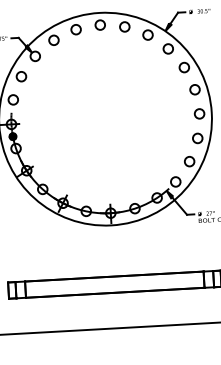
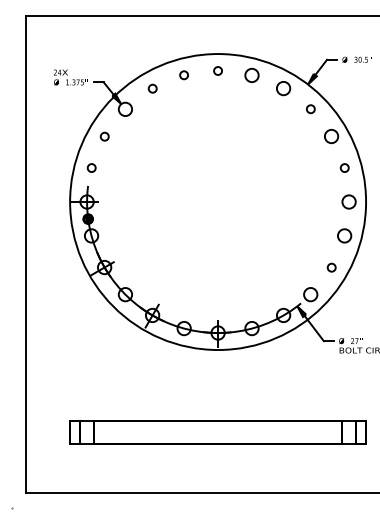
circle: (99, 24) -> (217, 70), size x0.6
circle: (75, 29) -> (183, 74), size x0.6
circle: (53, 40) -> (152, 88), size x0.6
circle: (168, 48) -> (310, 108), size x0.6
circle: (21, 76) -> (104, 136), size x0.6
circle: (194, 89) -> (344, 167), size x0.6
circle: (13, 99) -> (91, 167), size x0.6
circle: (189, 161) -> (331, 267), size x0.6

